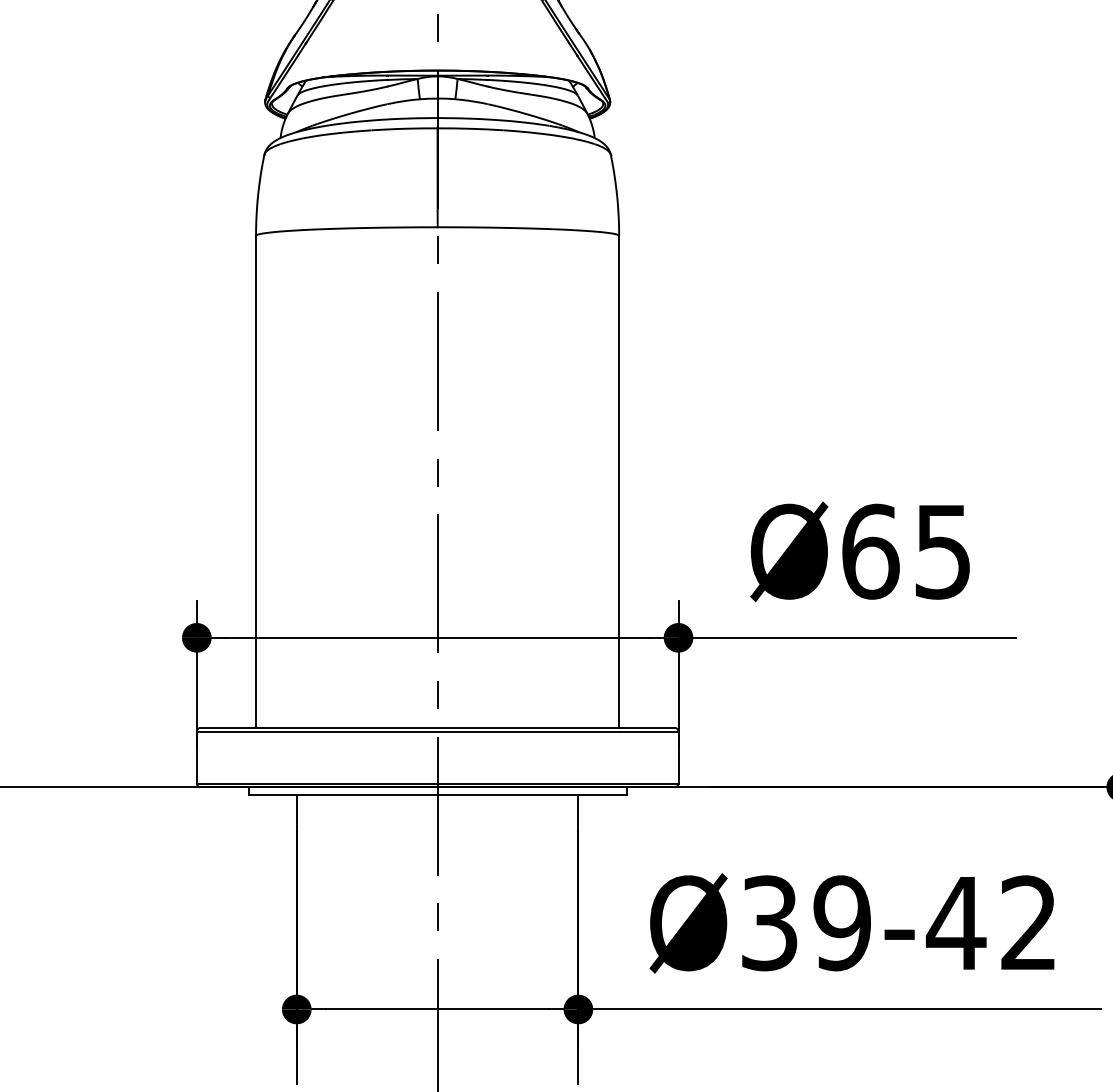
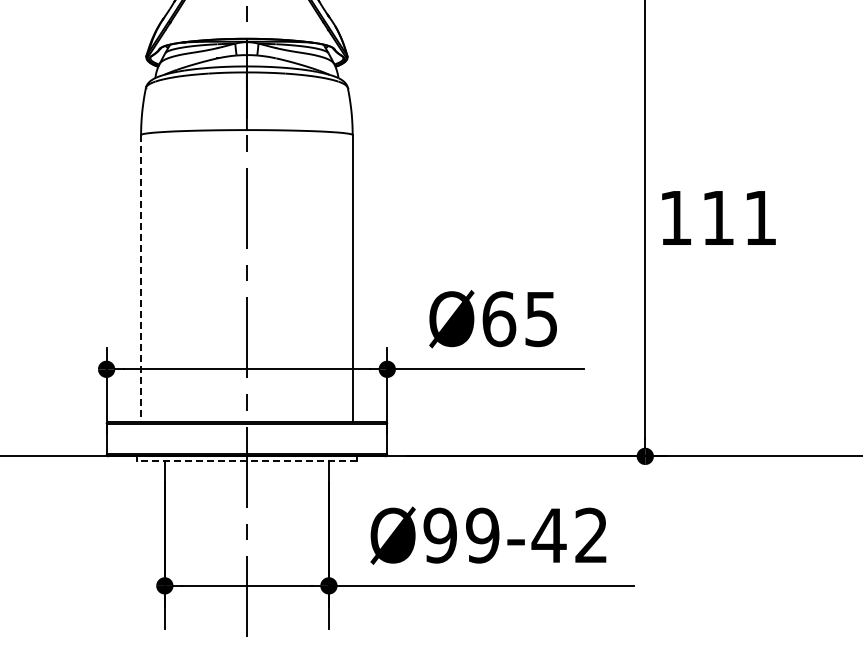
line: (256, 481) -> (141, 278), solid -> dashed
line: (436, 794) -> (246, 460), solid -> dashed
text: (768, 923) -> (439, 535), Ø39-42 -> Ø99-42

